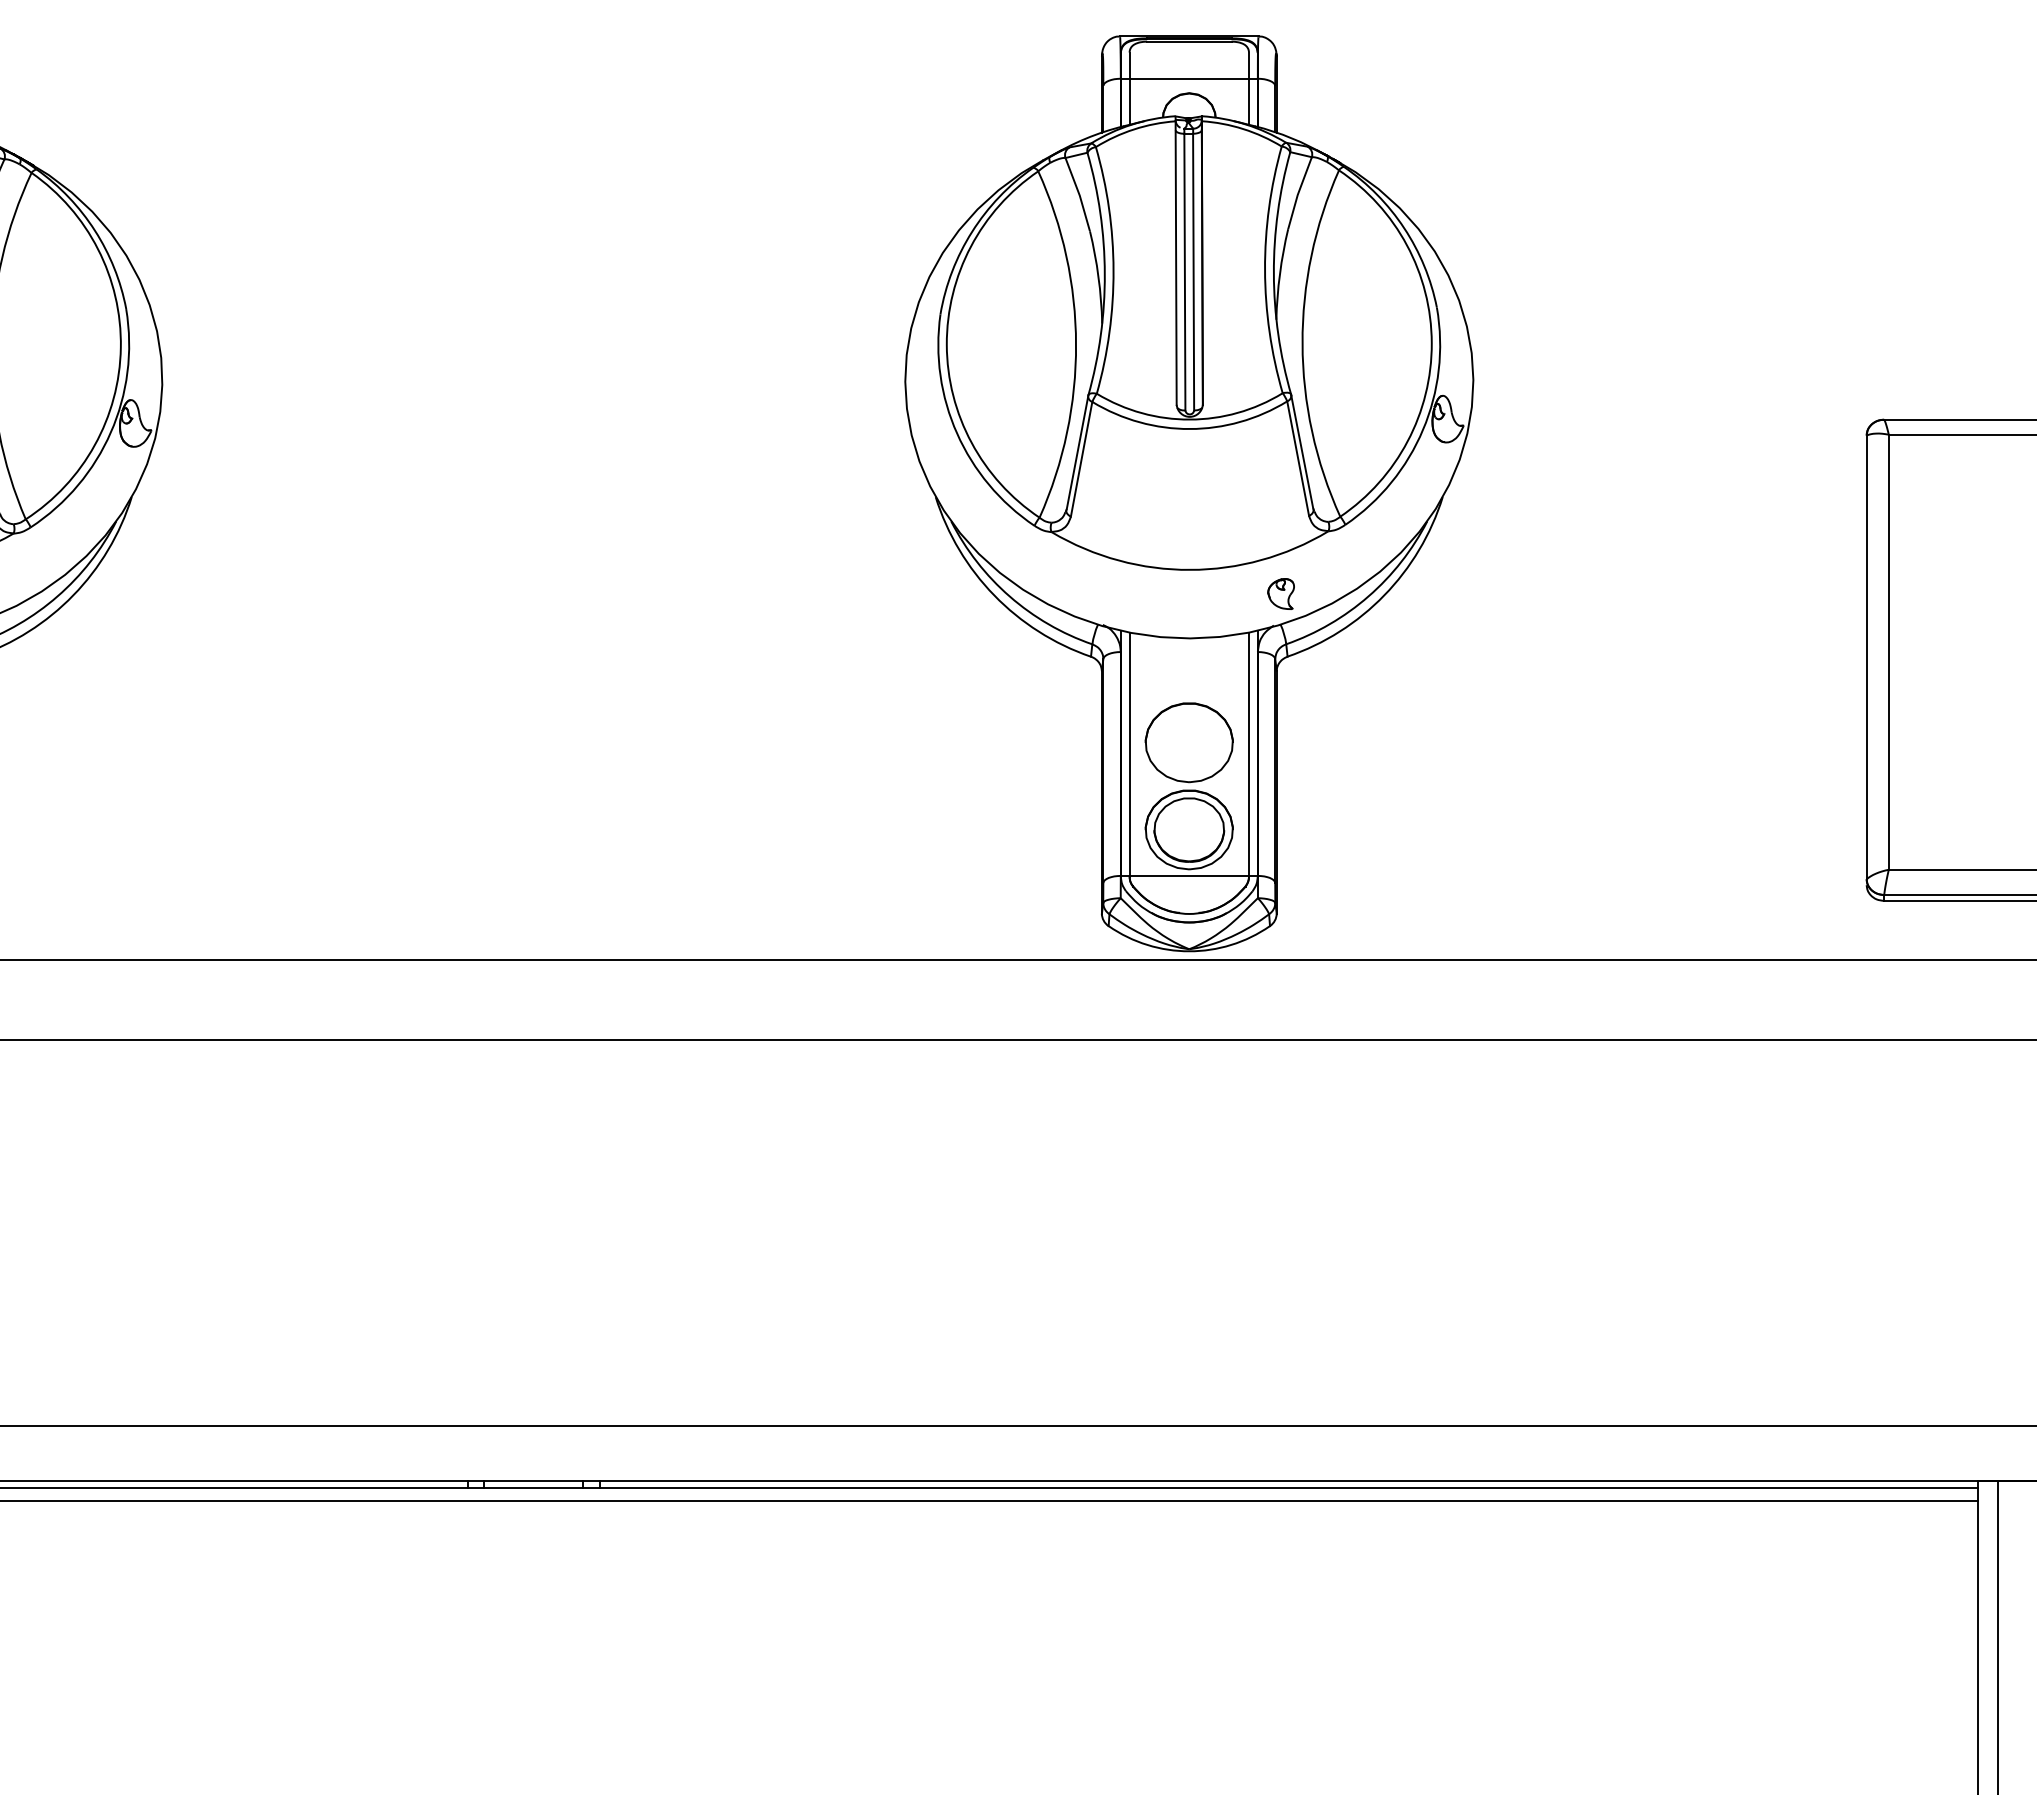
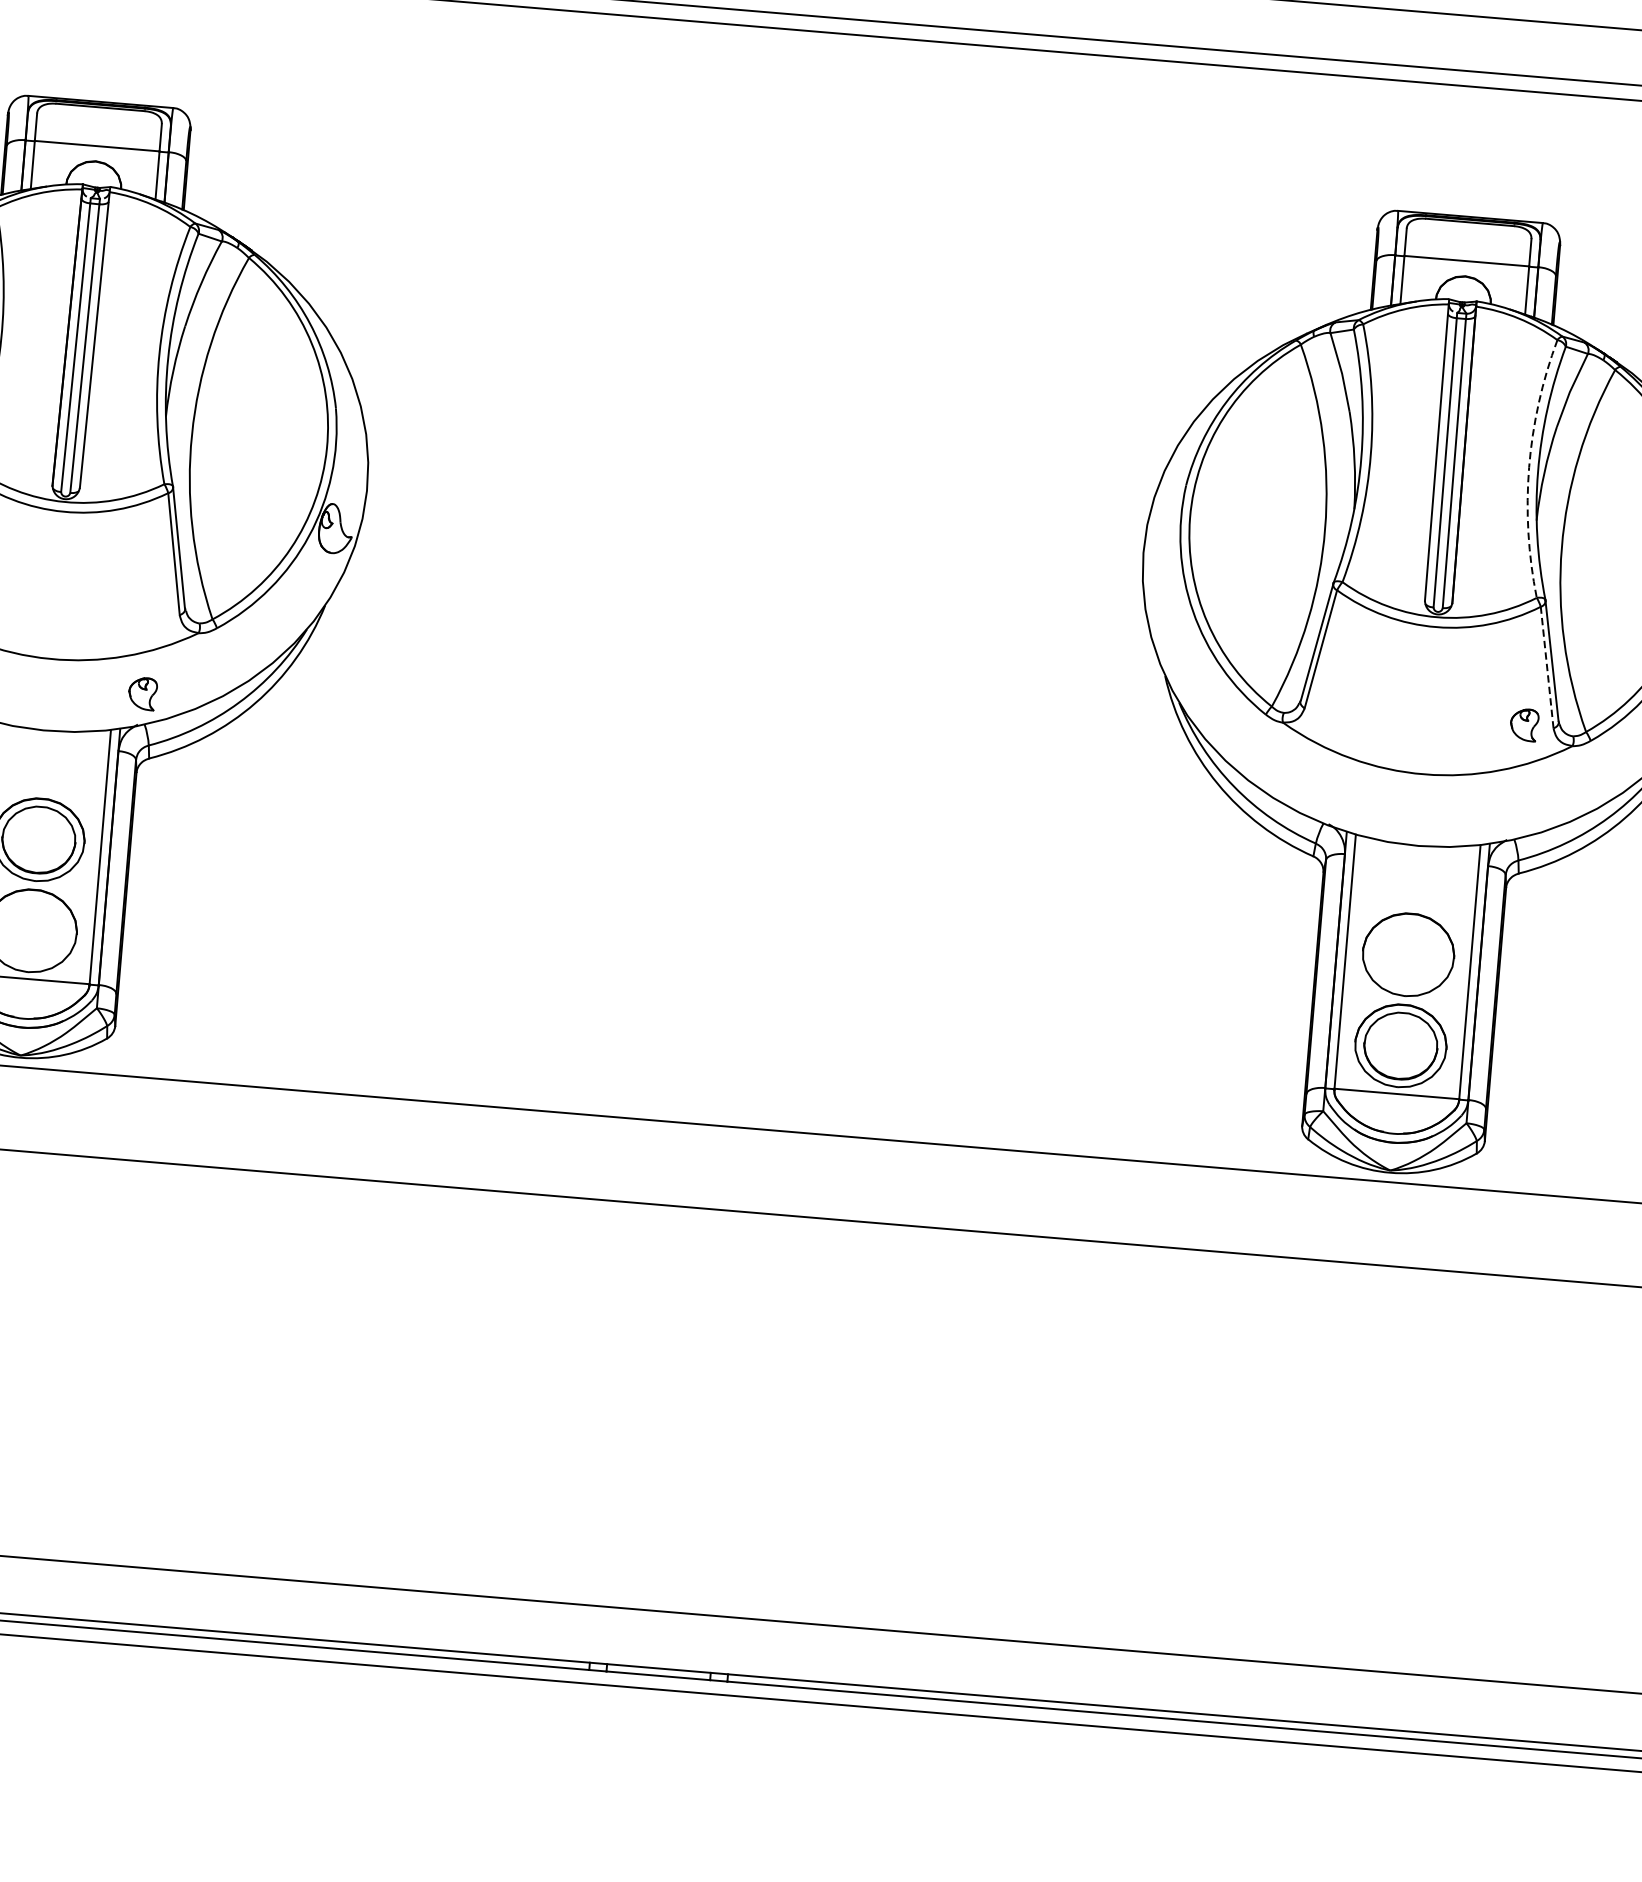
arc: (1265, 269) -> (1529, 467), solid -> dashed
line: (1298, 458) -> (1547, 667), solid -> dashed
part: (1280, 593) -> (1523, 724), moved

